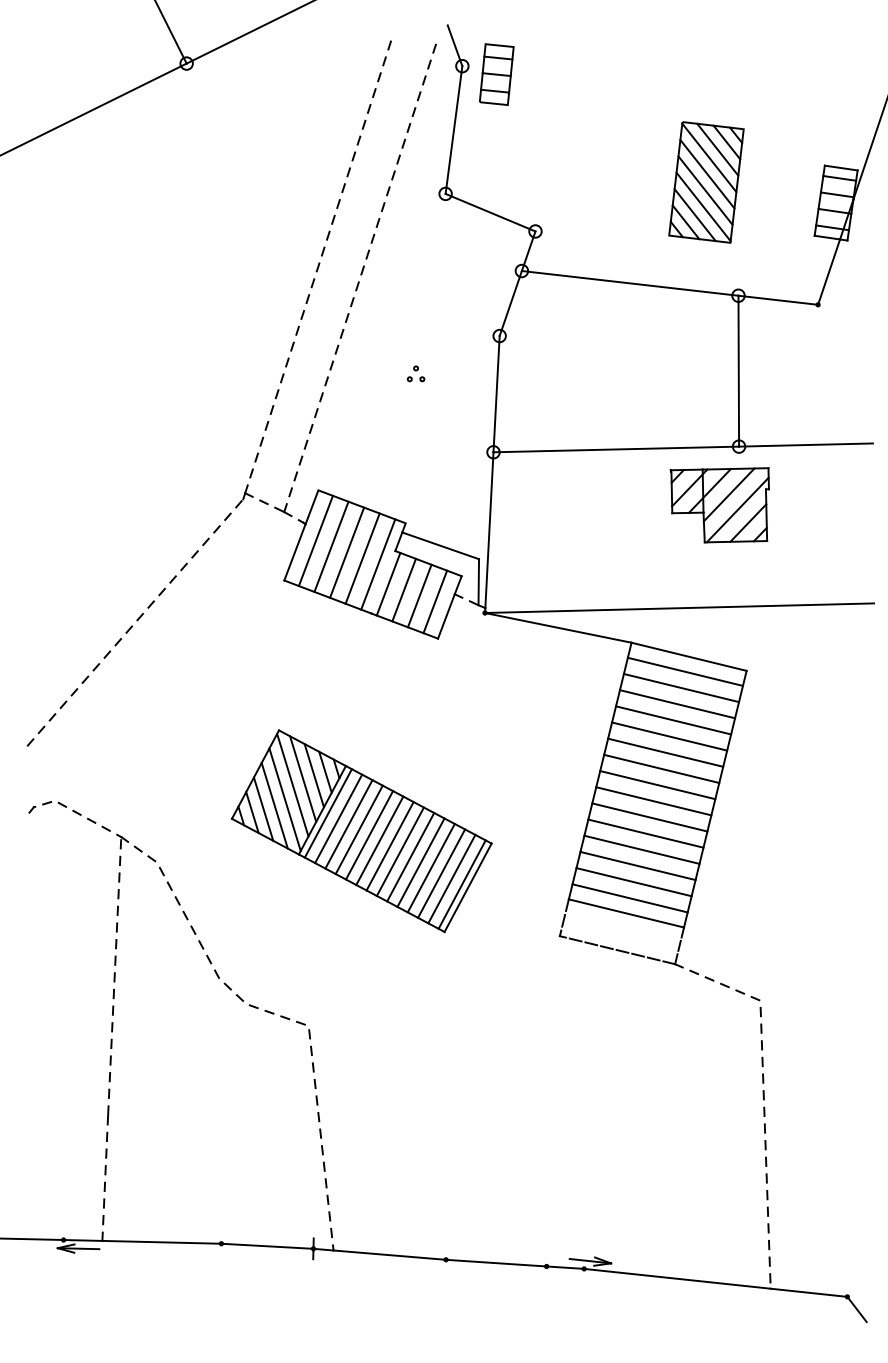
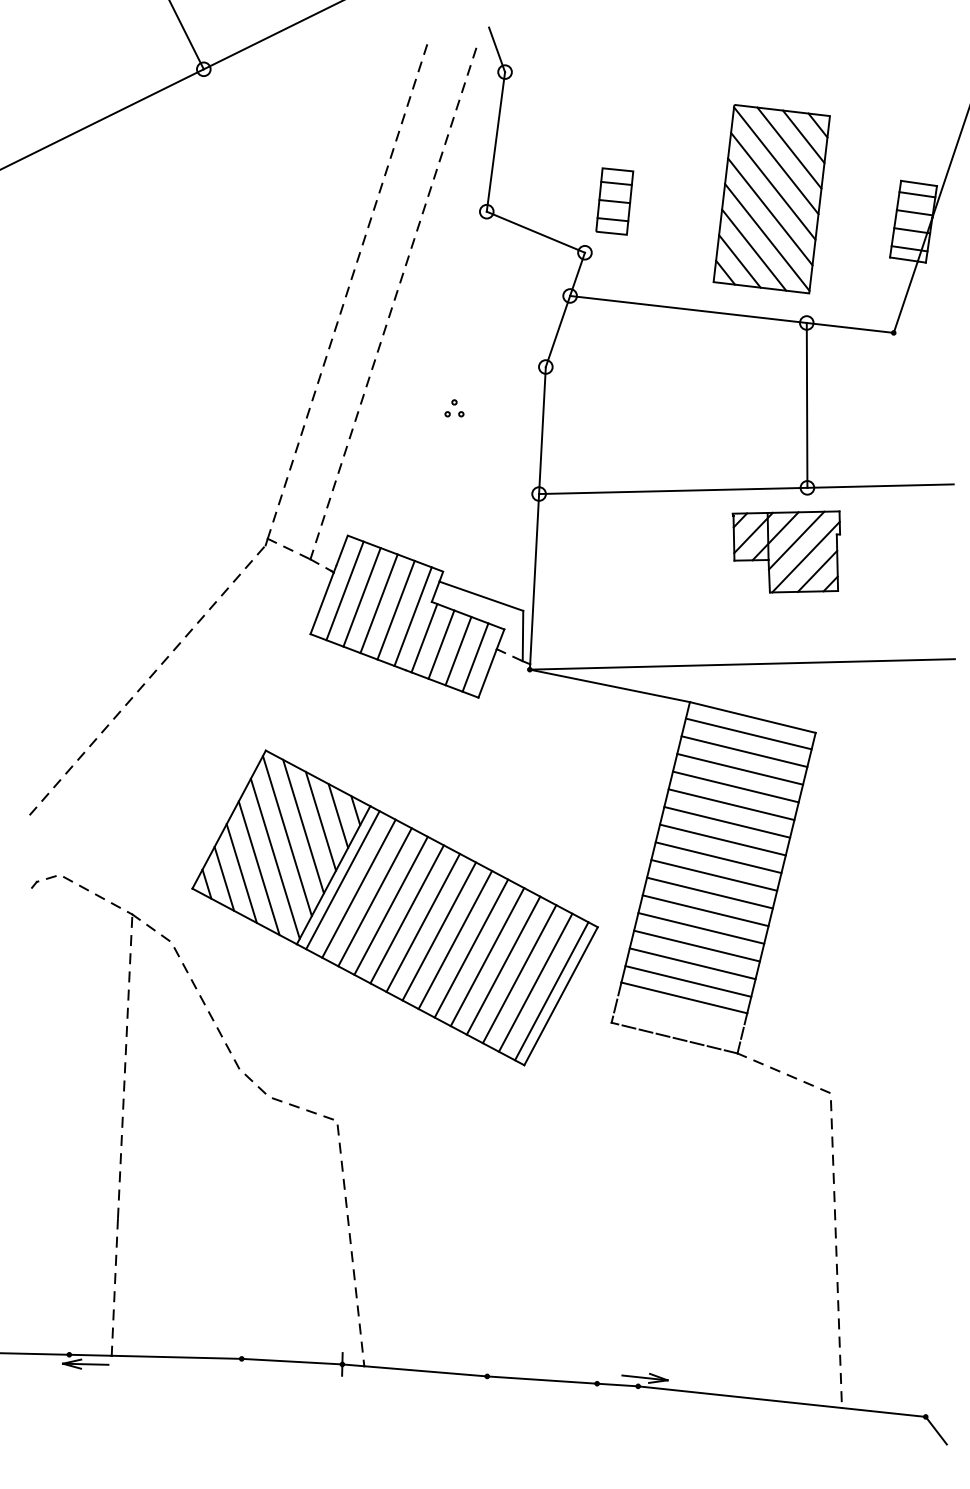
part: (496, 74) -> (614, 201), moved
part: (706, 182) -> (771, 199), size x1.43
part: (361, 831) -> (394, 908), size x1.43

